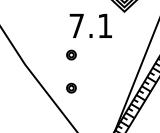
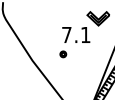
part: (71, 88) -> (63, 76), removed

